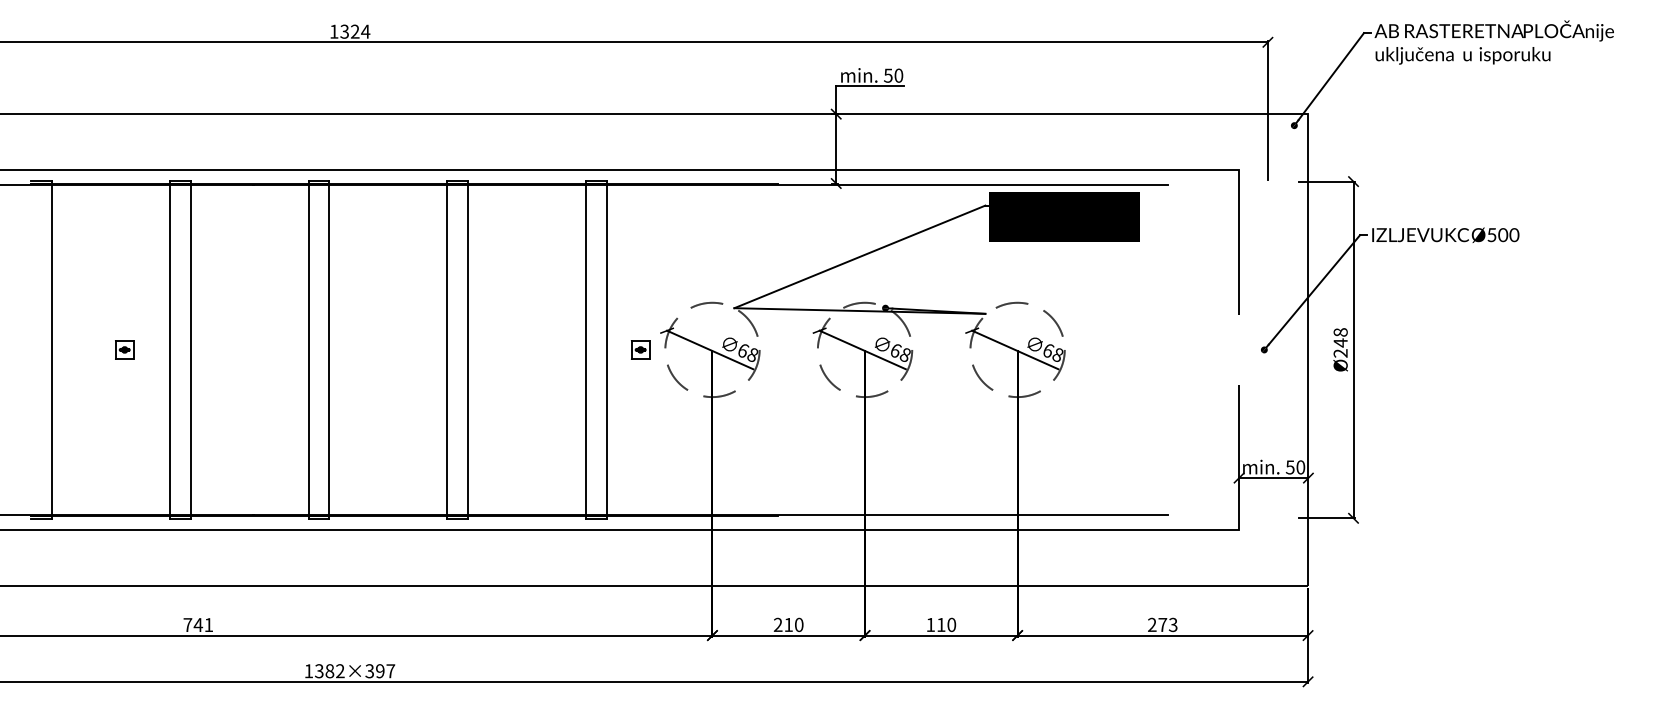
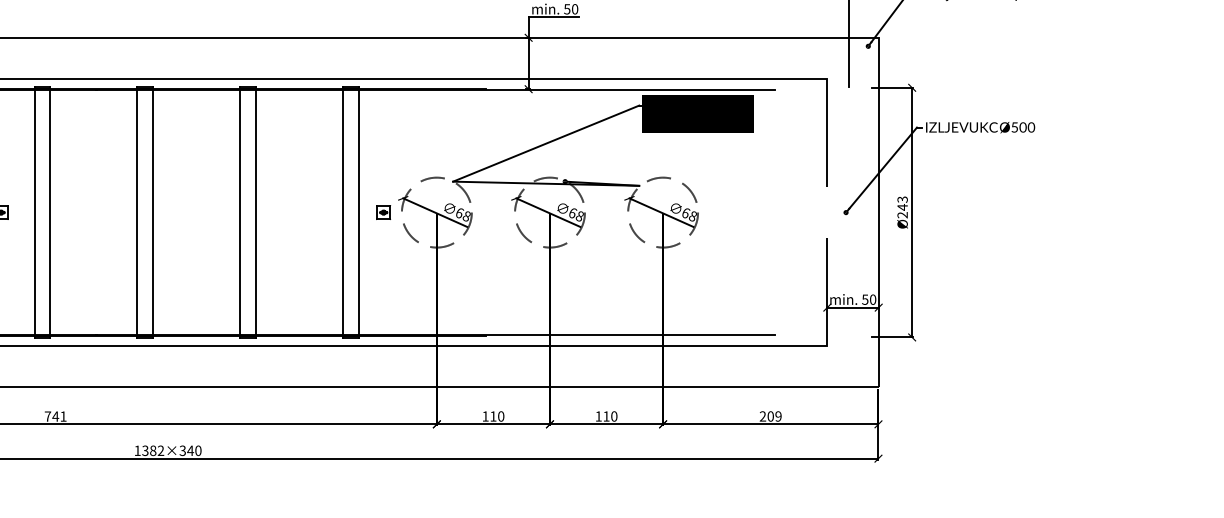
text: (1340, 332) -> (902, 199), Ø248 -> Ø243
text: (777, 624) -> (485, 416), 210 -> 110
text: (1167, 624) -> (774, 416), 273 -> 209
text: (385, 671) -> (194, 451), 1382×397 -> 1382×340

